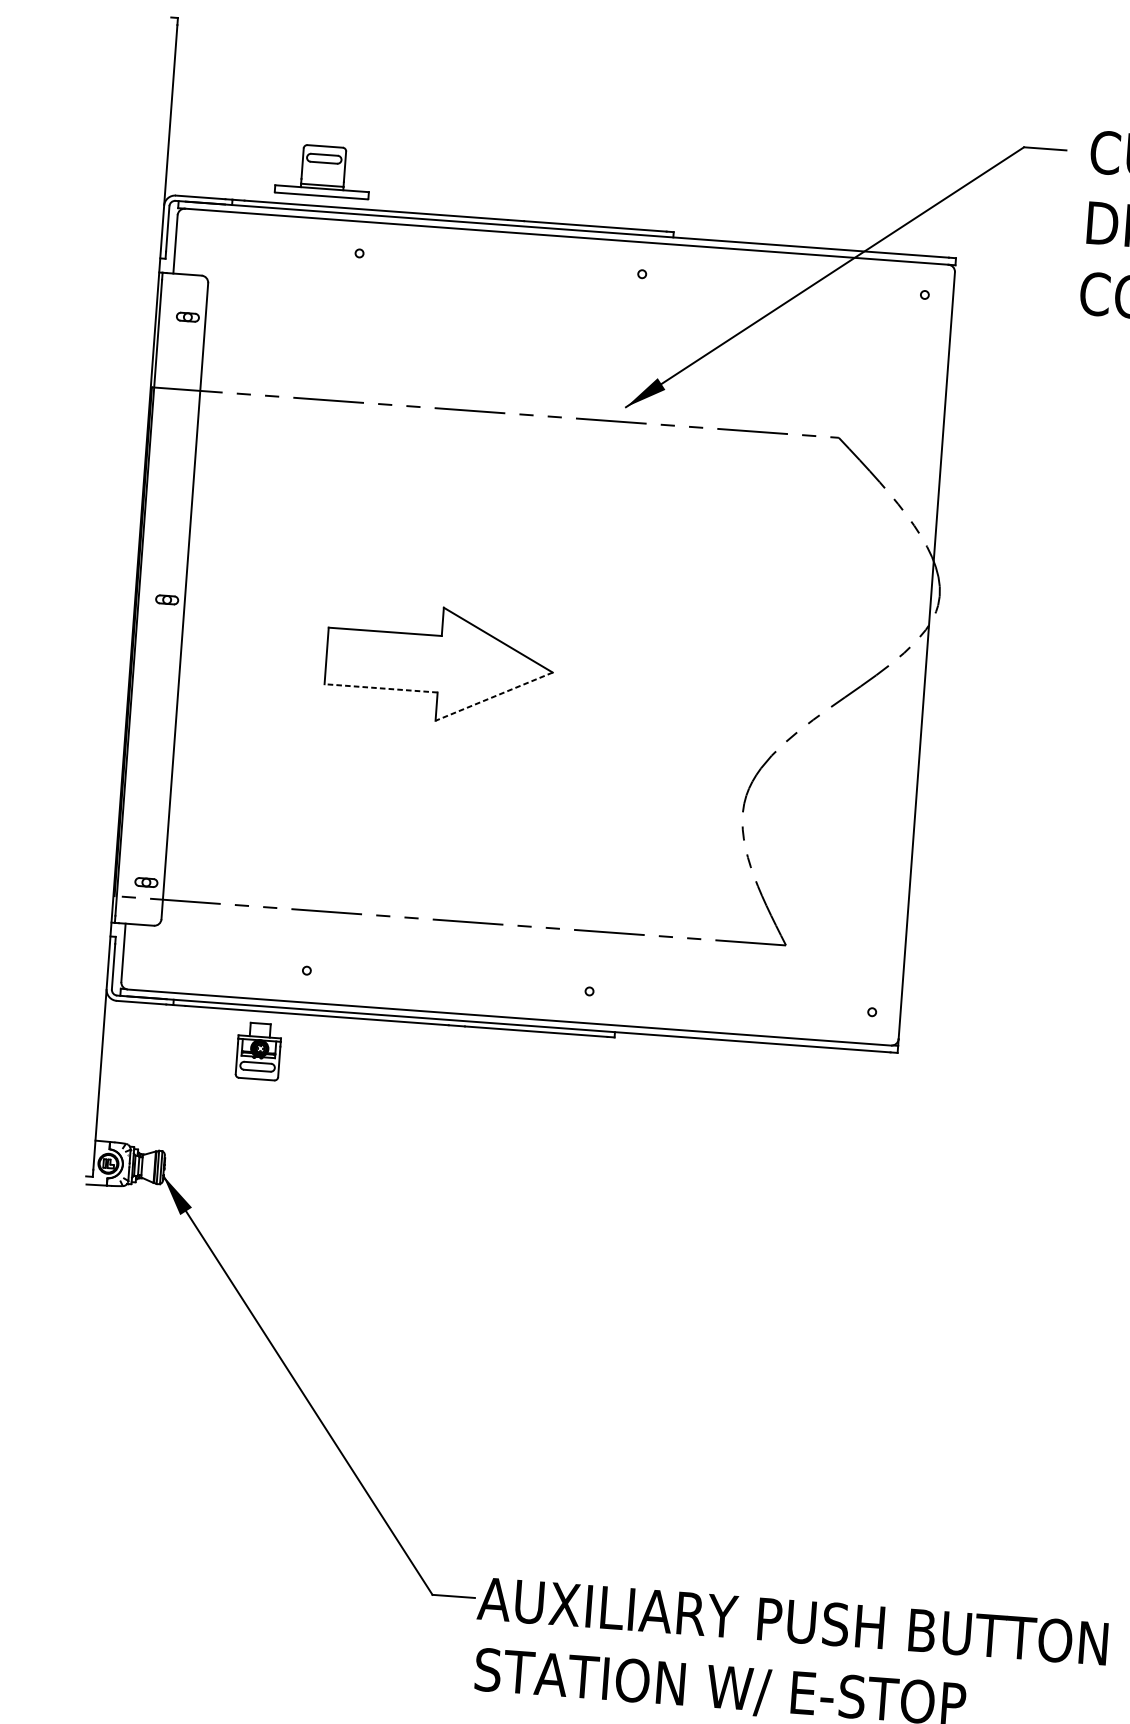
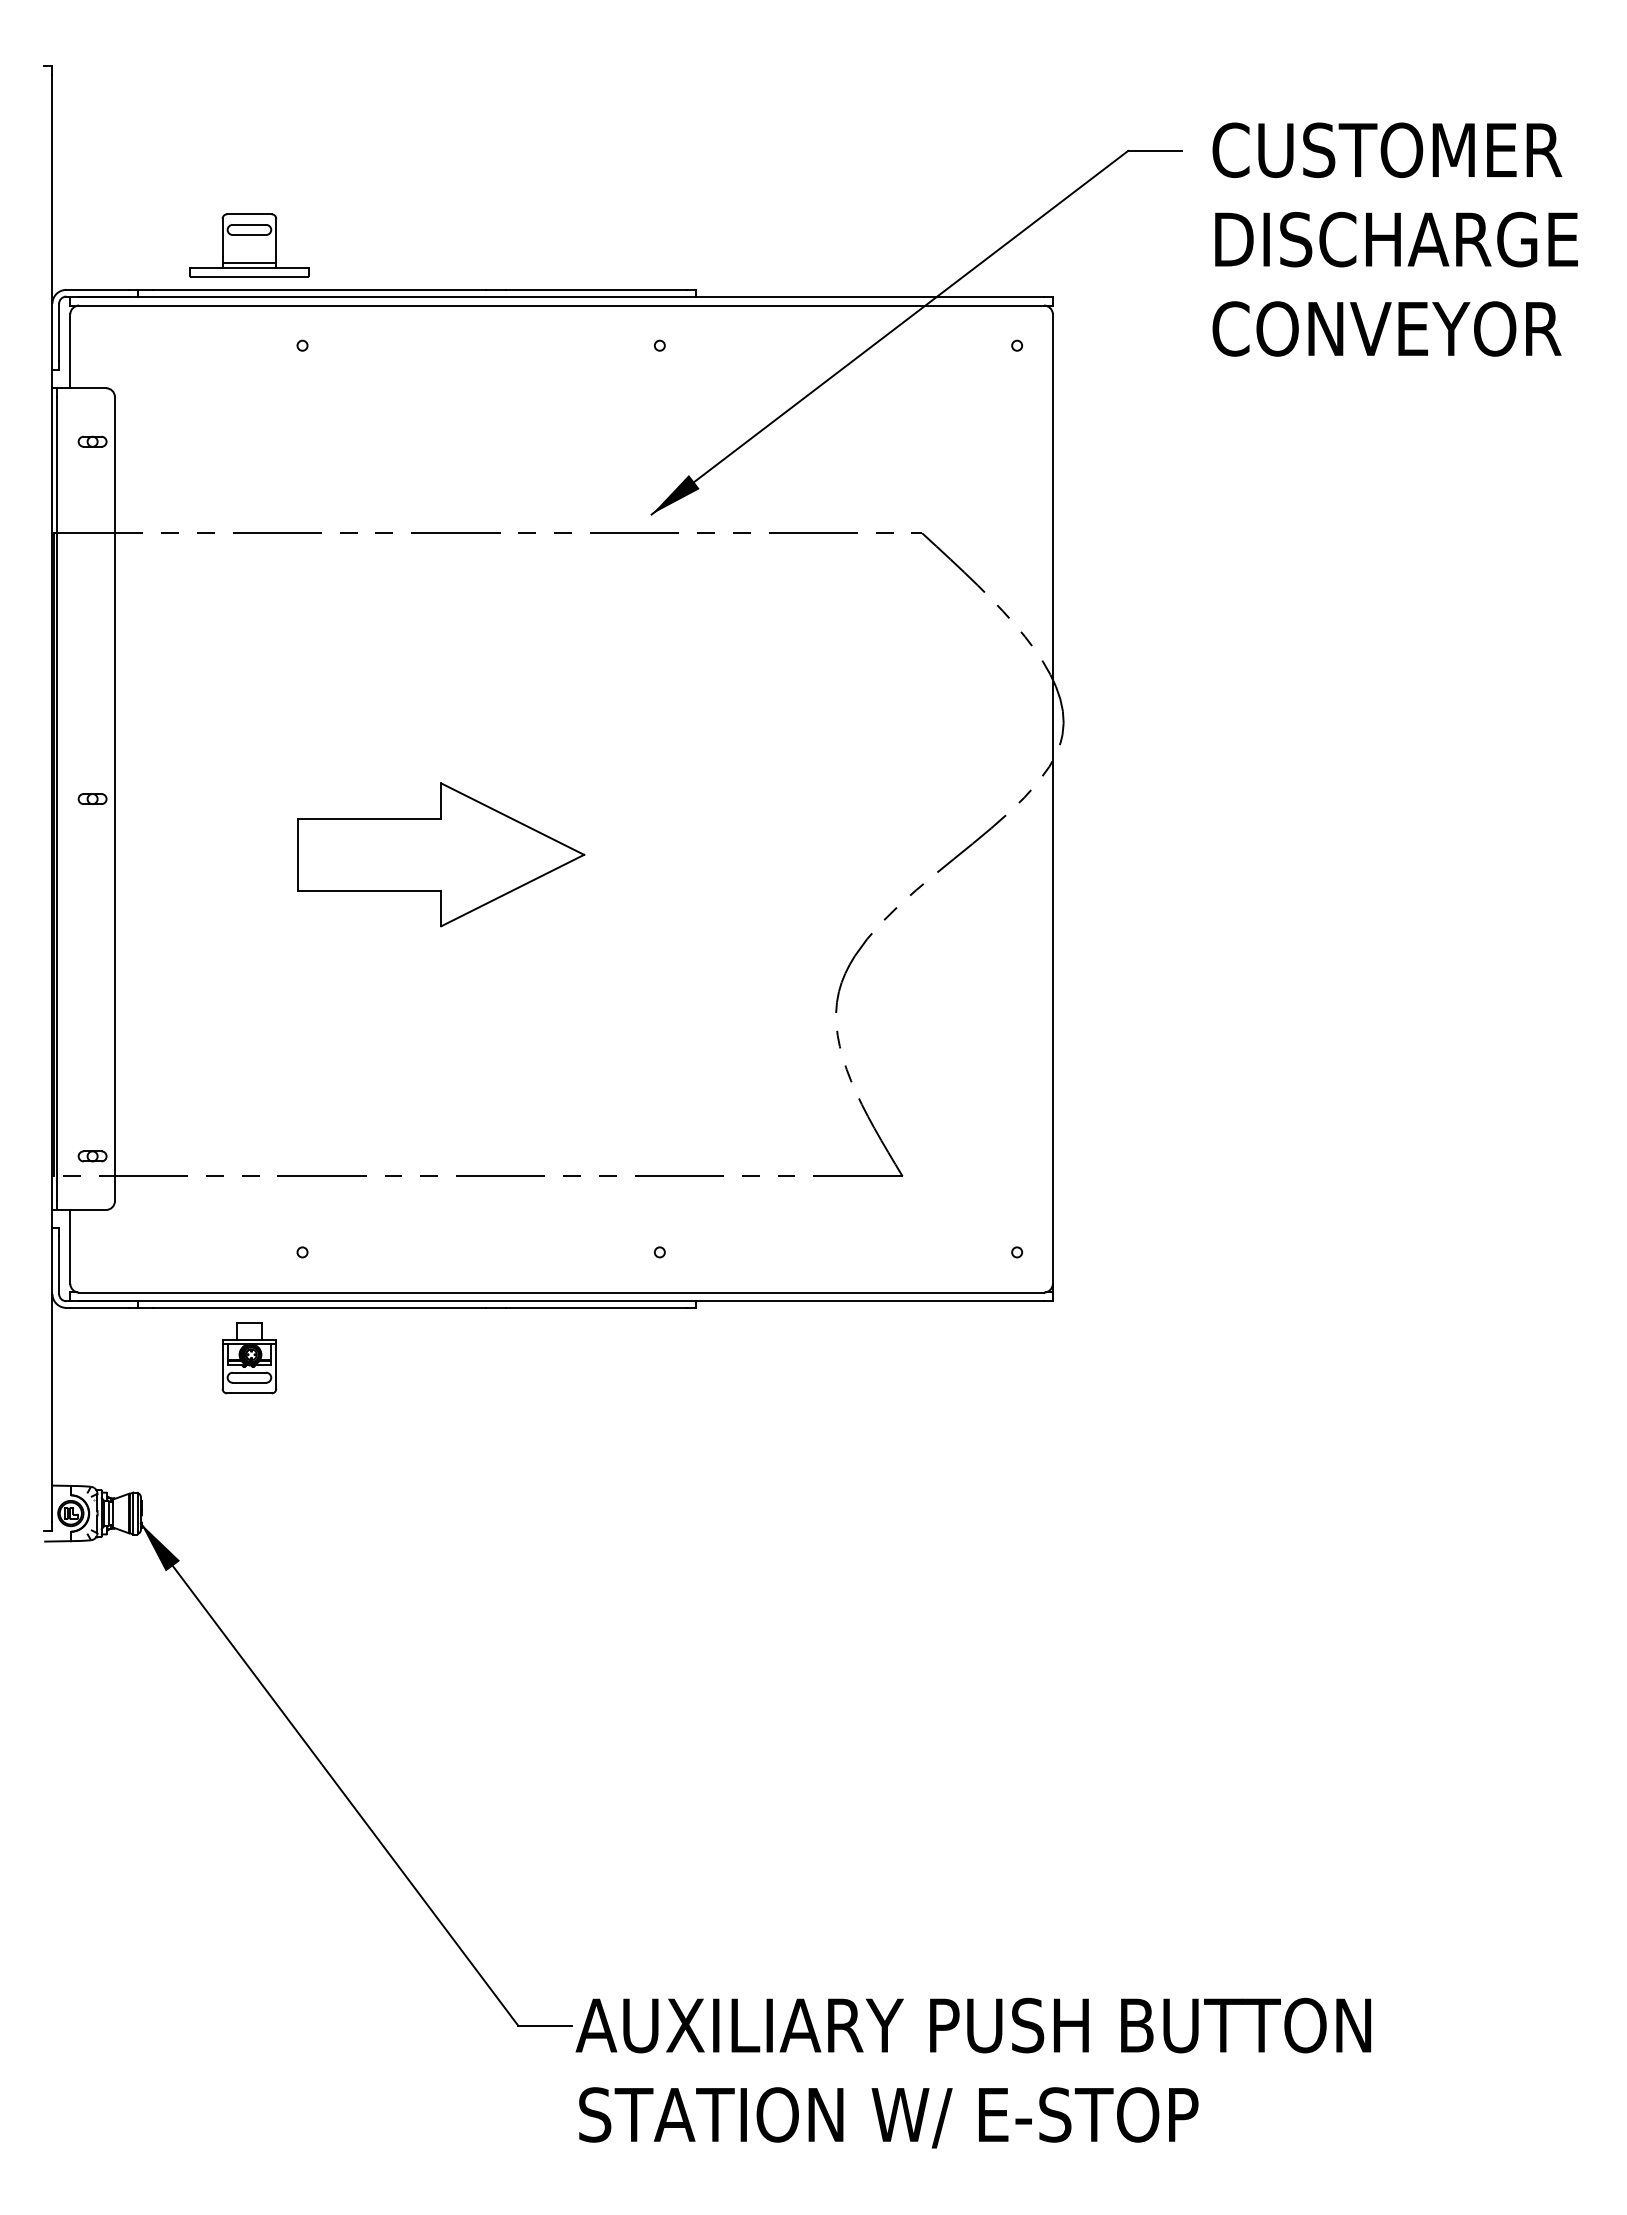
line: (380, 688) -> (369, 890), dashed -> solid
line: (494, 696) -> (512, 890), dashed -> solid

